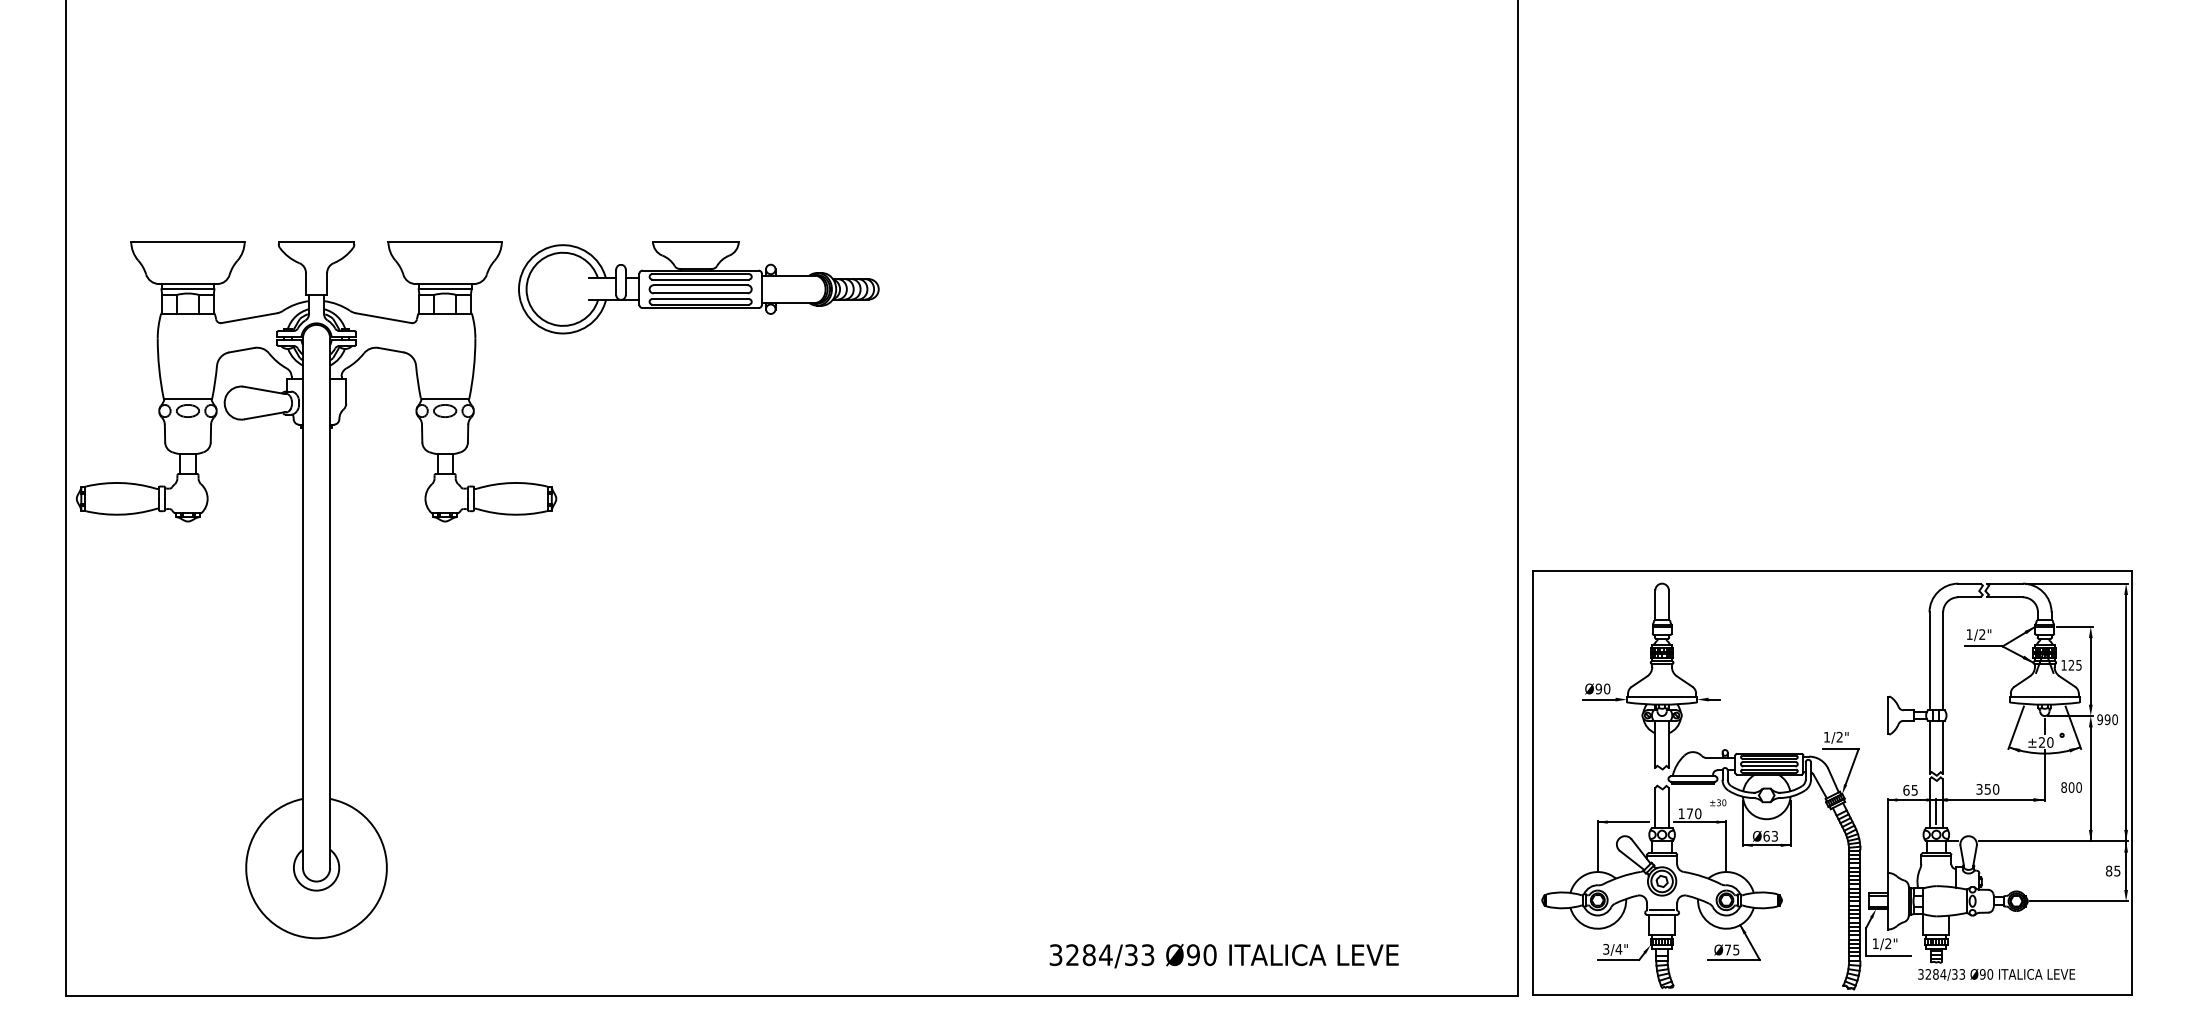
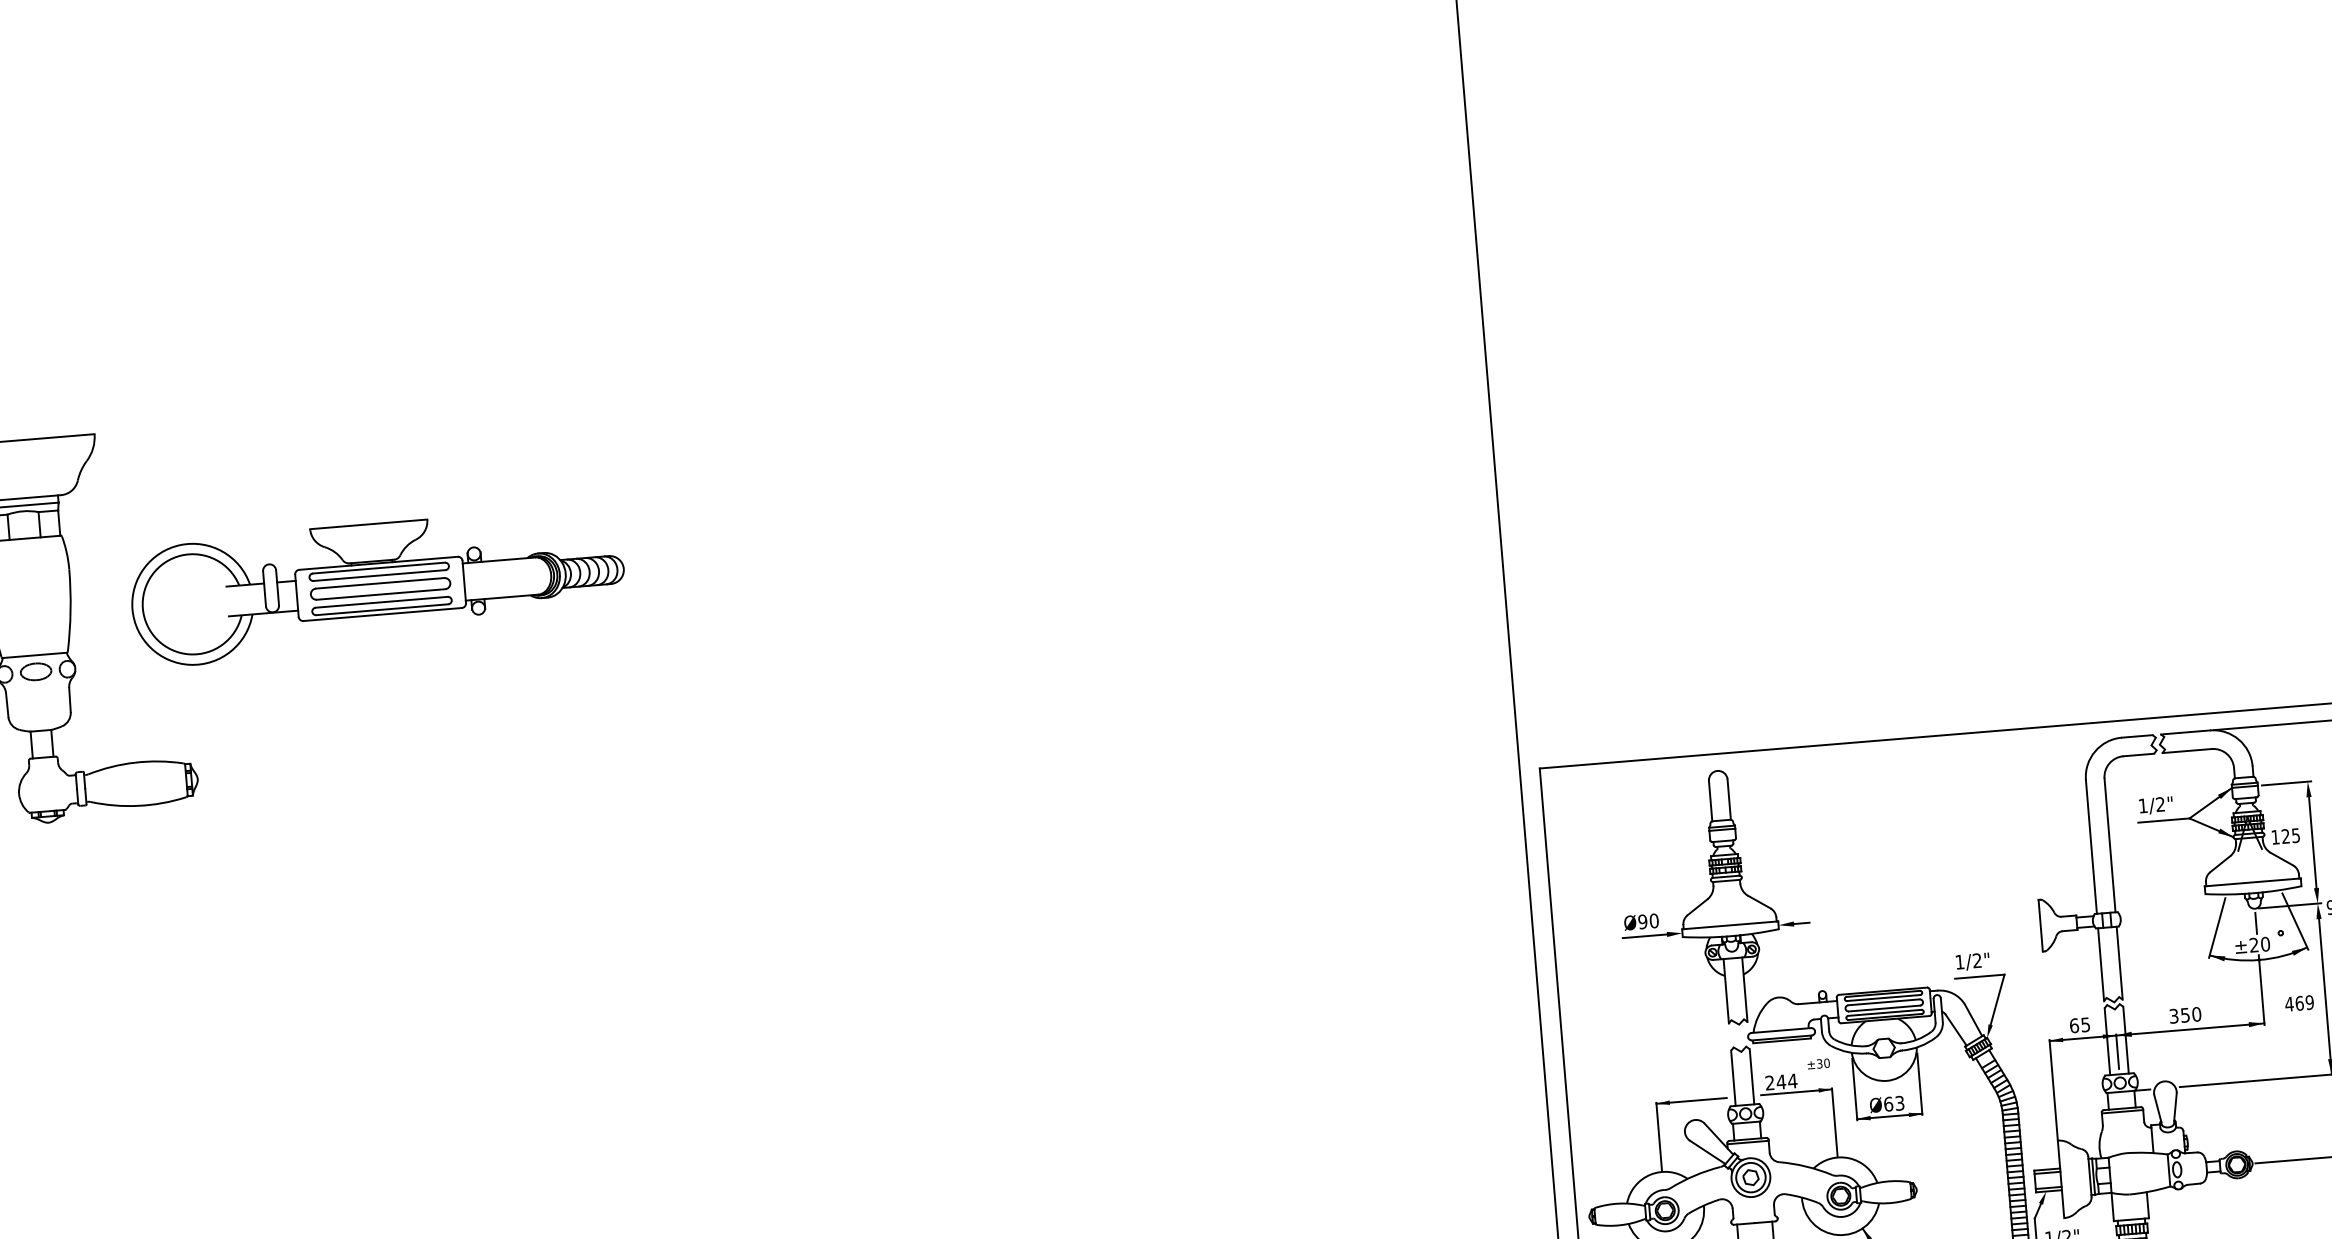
part: (698, 287) -> (377, 586), moved
text: (2071, 787) -> (2299, 1003), 800 -> 469
text: (1689, 813) -> (1780, 1081), 170 -> 244
line: (1662, 909) -> (1754, 1215), removed

